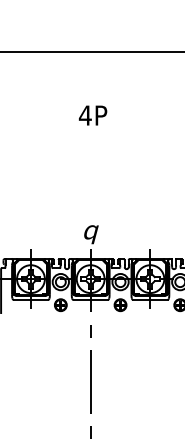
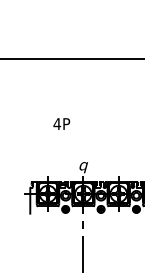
text: (92, 114) -> (61, 123), moved

